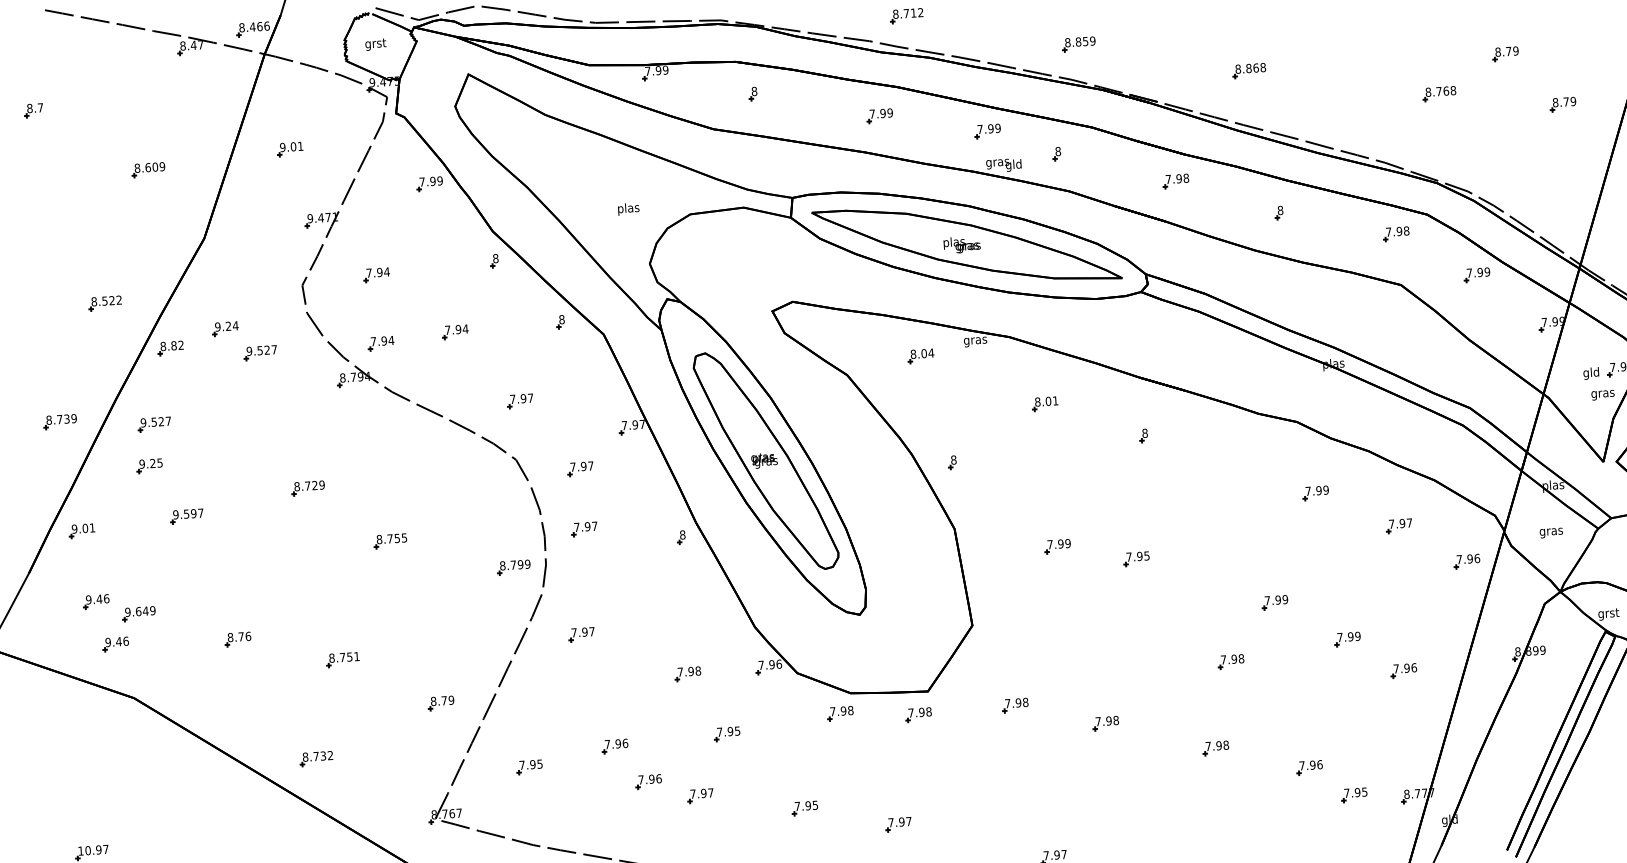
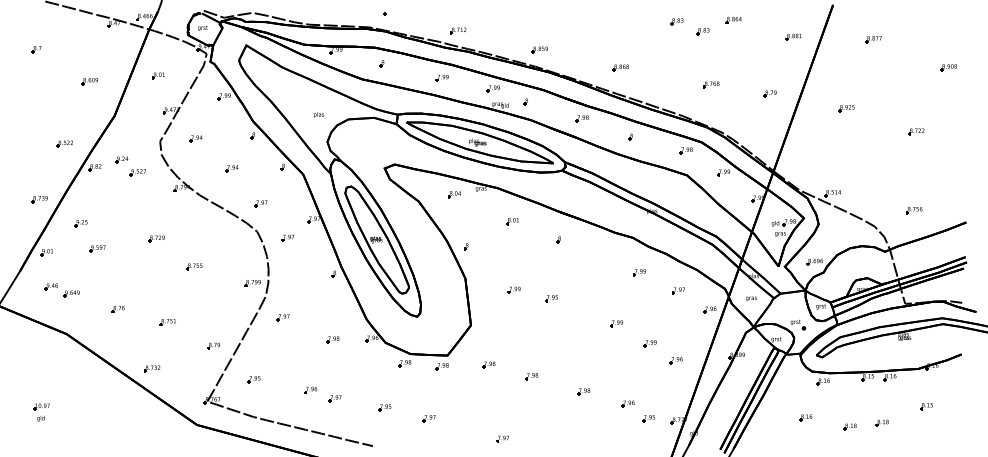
part: (1503, 53) -> (743, 67), removed
part: (379, 343) -> (195, 171), removed
part: (153, 424) -> (84, 203), removed
part: (583, 527) -> (287, 266), removed
part: (113, 643) -> (58, 307), removed
part: (1230, 661) -> (593, 350), removed
part: (726, 733) -> (349, 369), removed
part: (614, 744) -> (295, 371), removed

